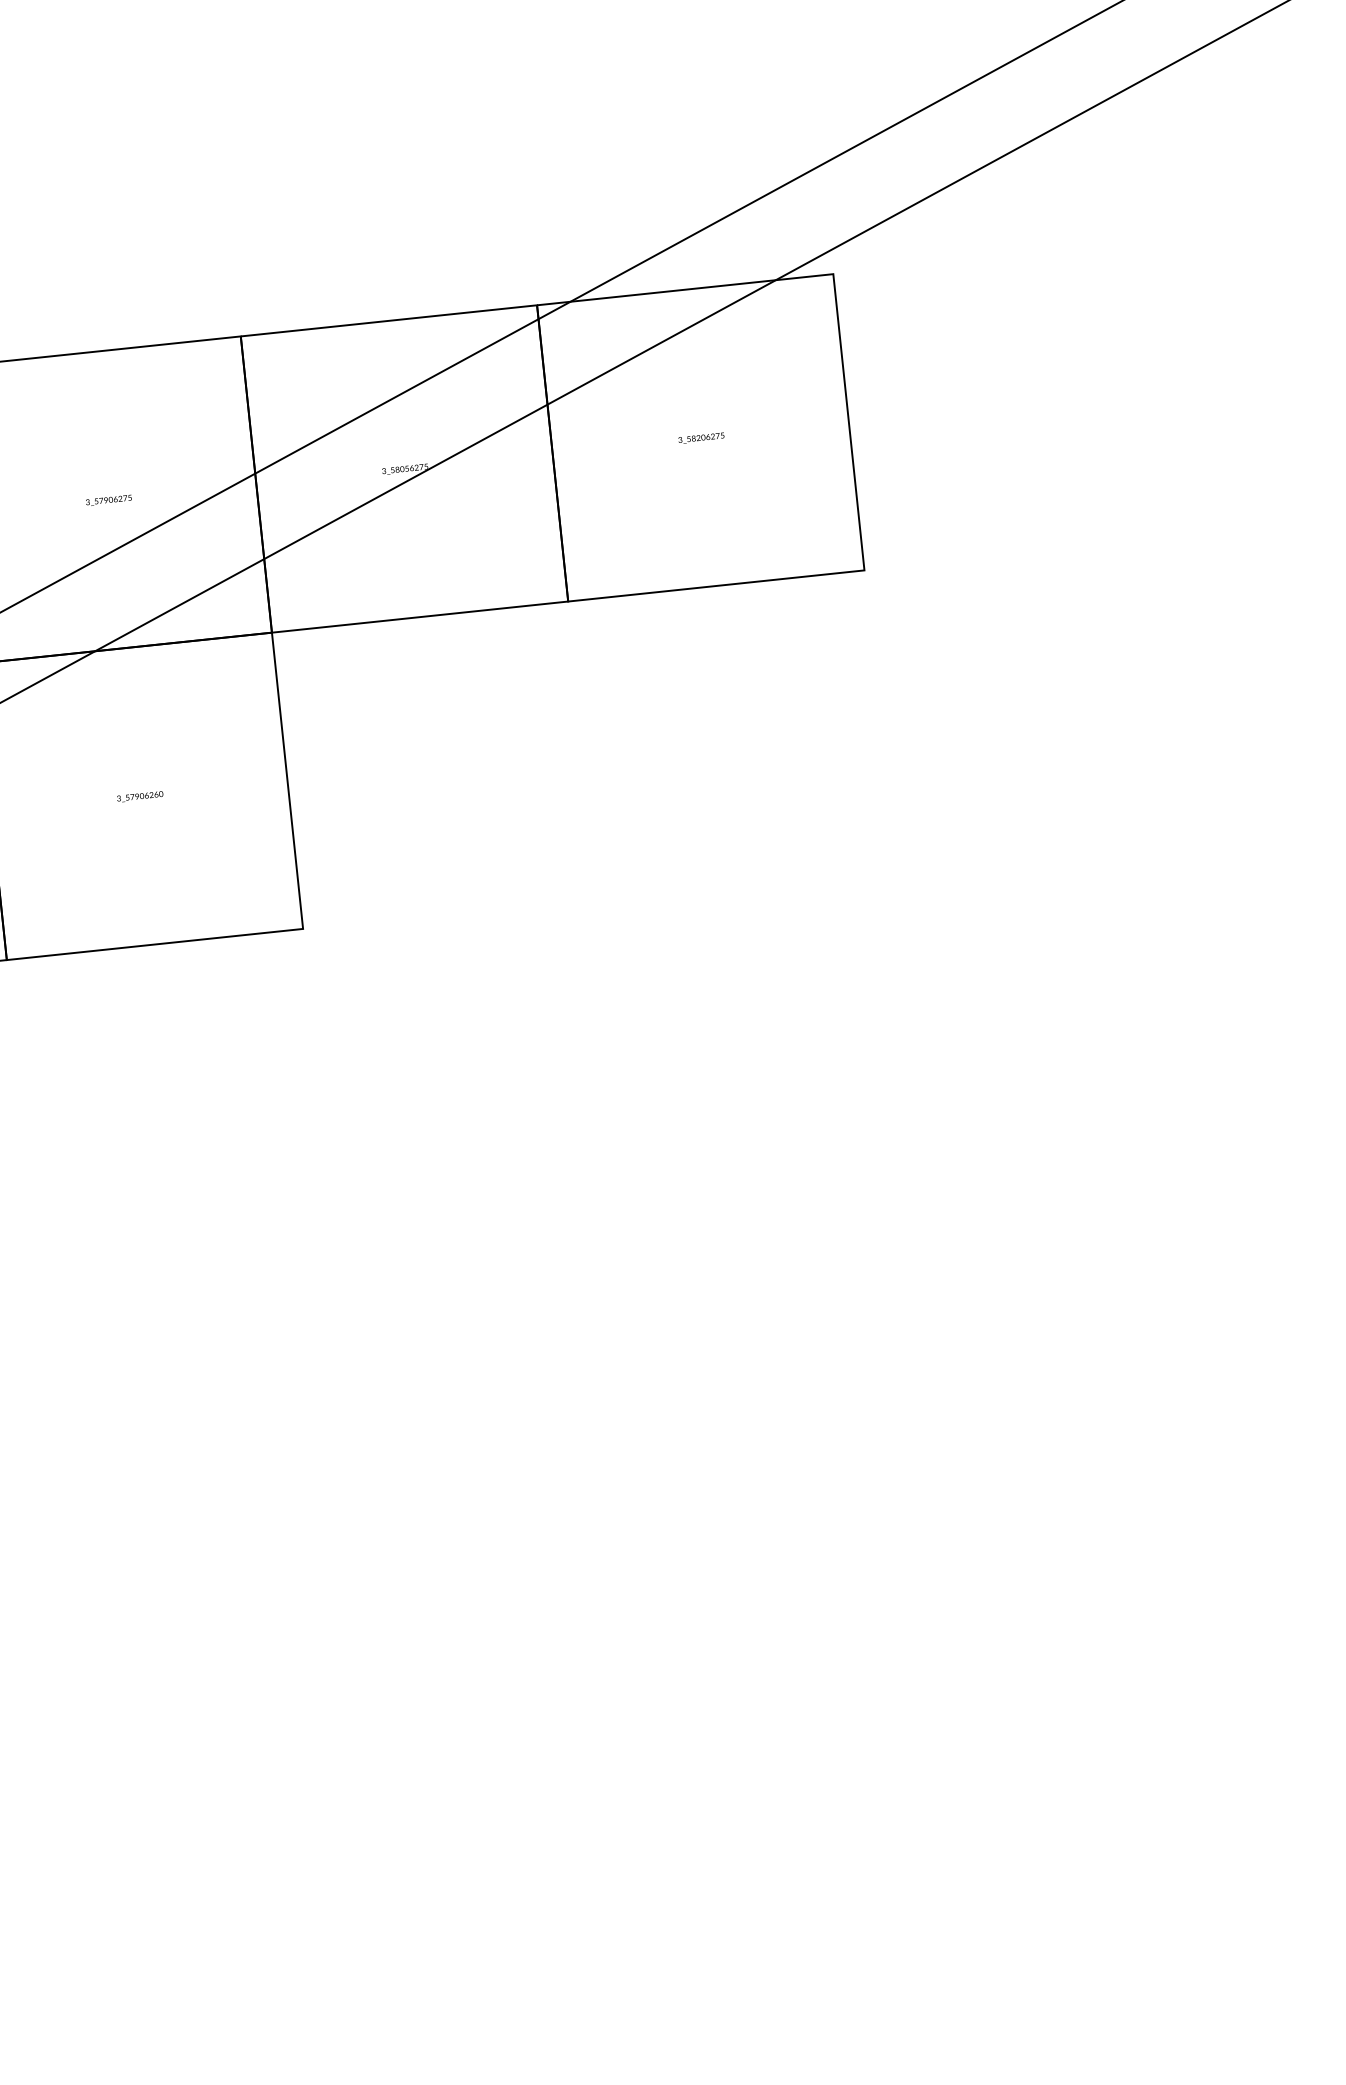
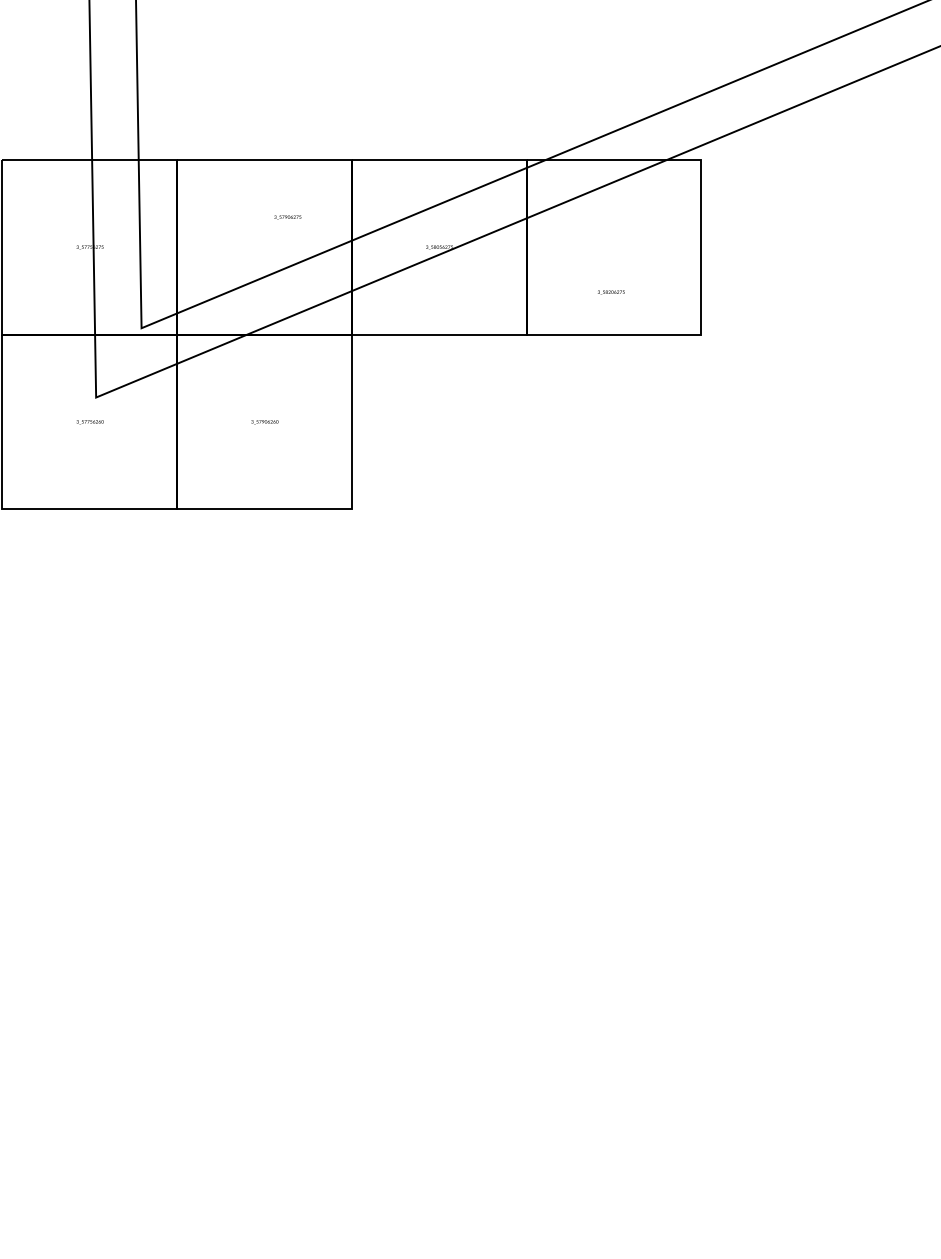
text: (701, 438) -> (611, 292), moved
text: (108, 500) -> (287, 217), moved

